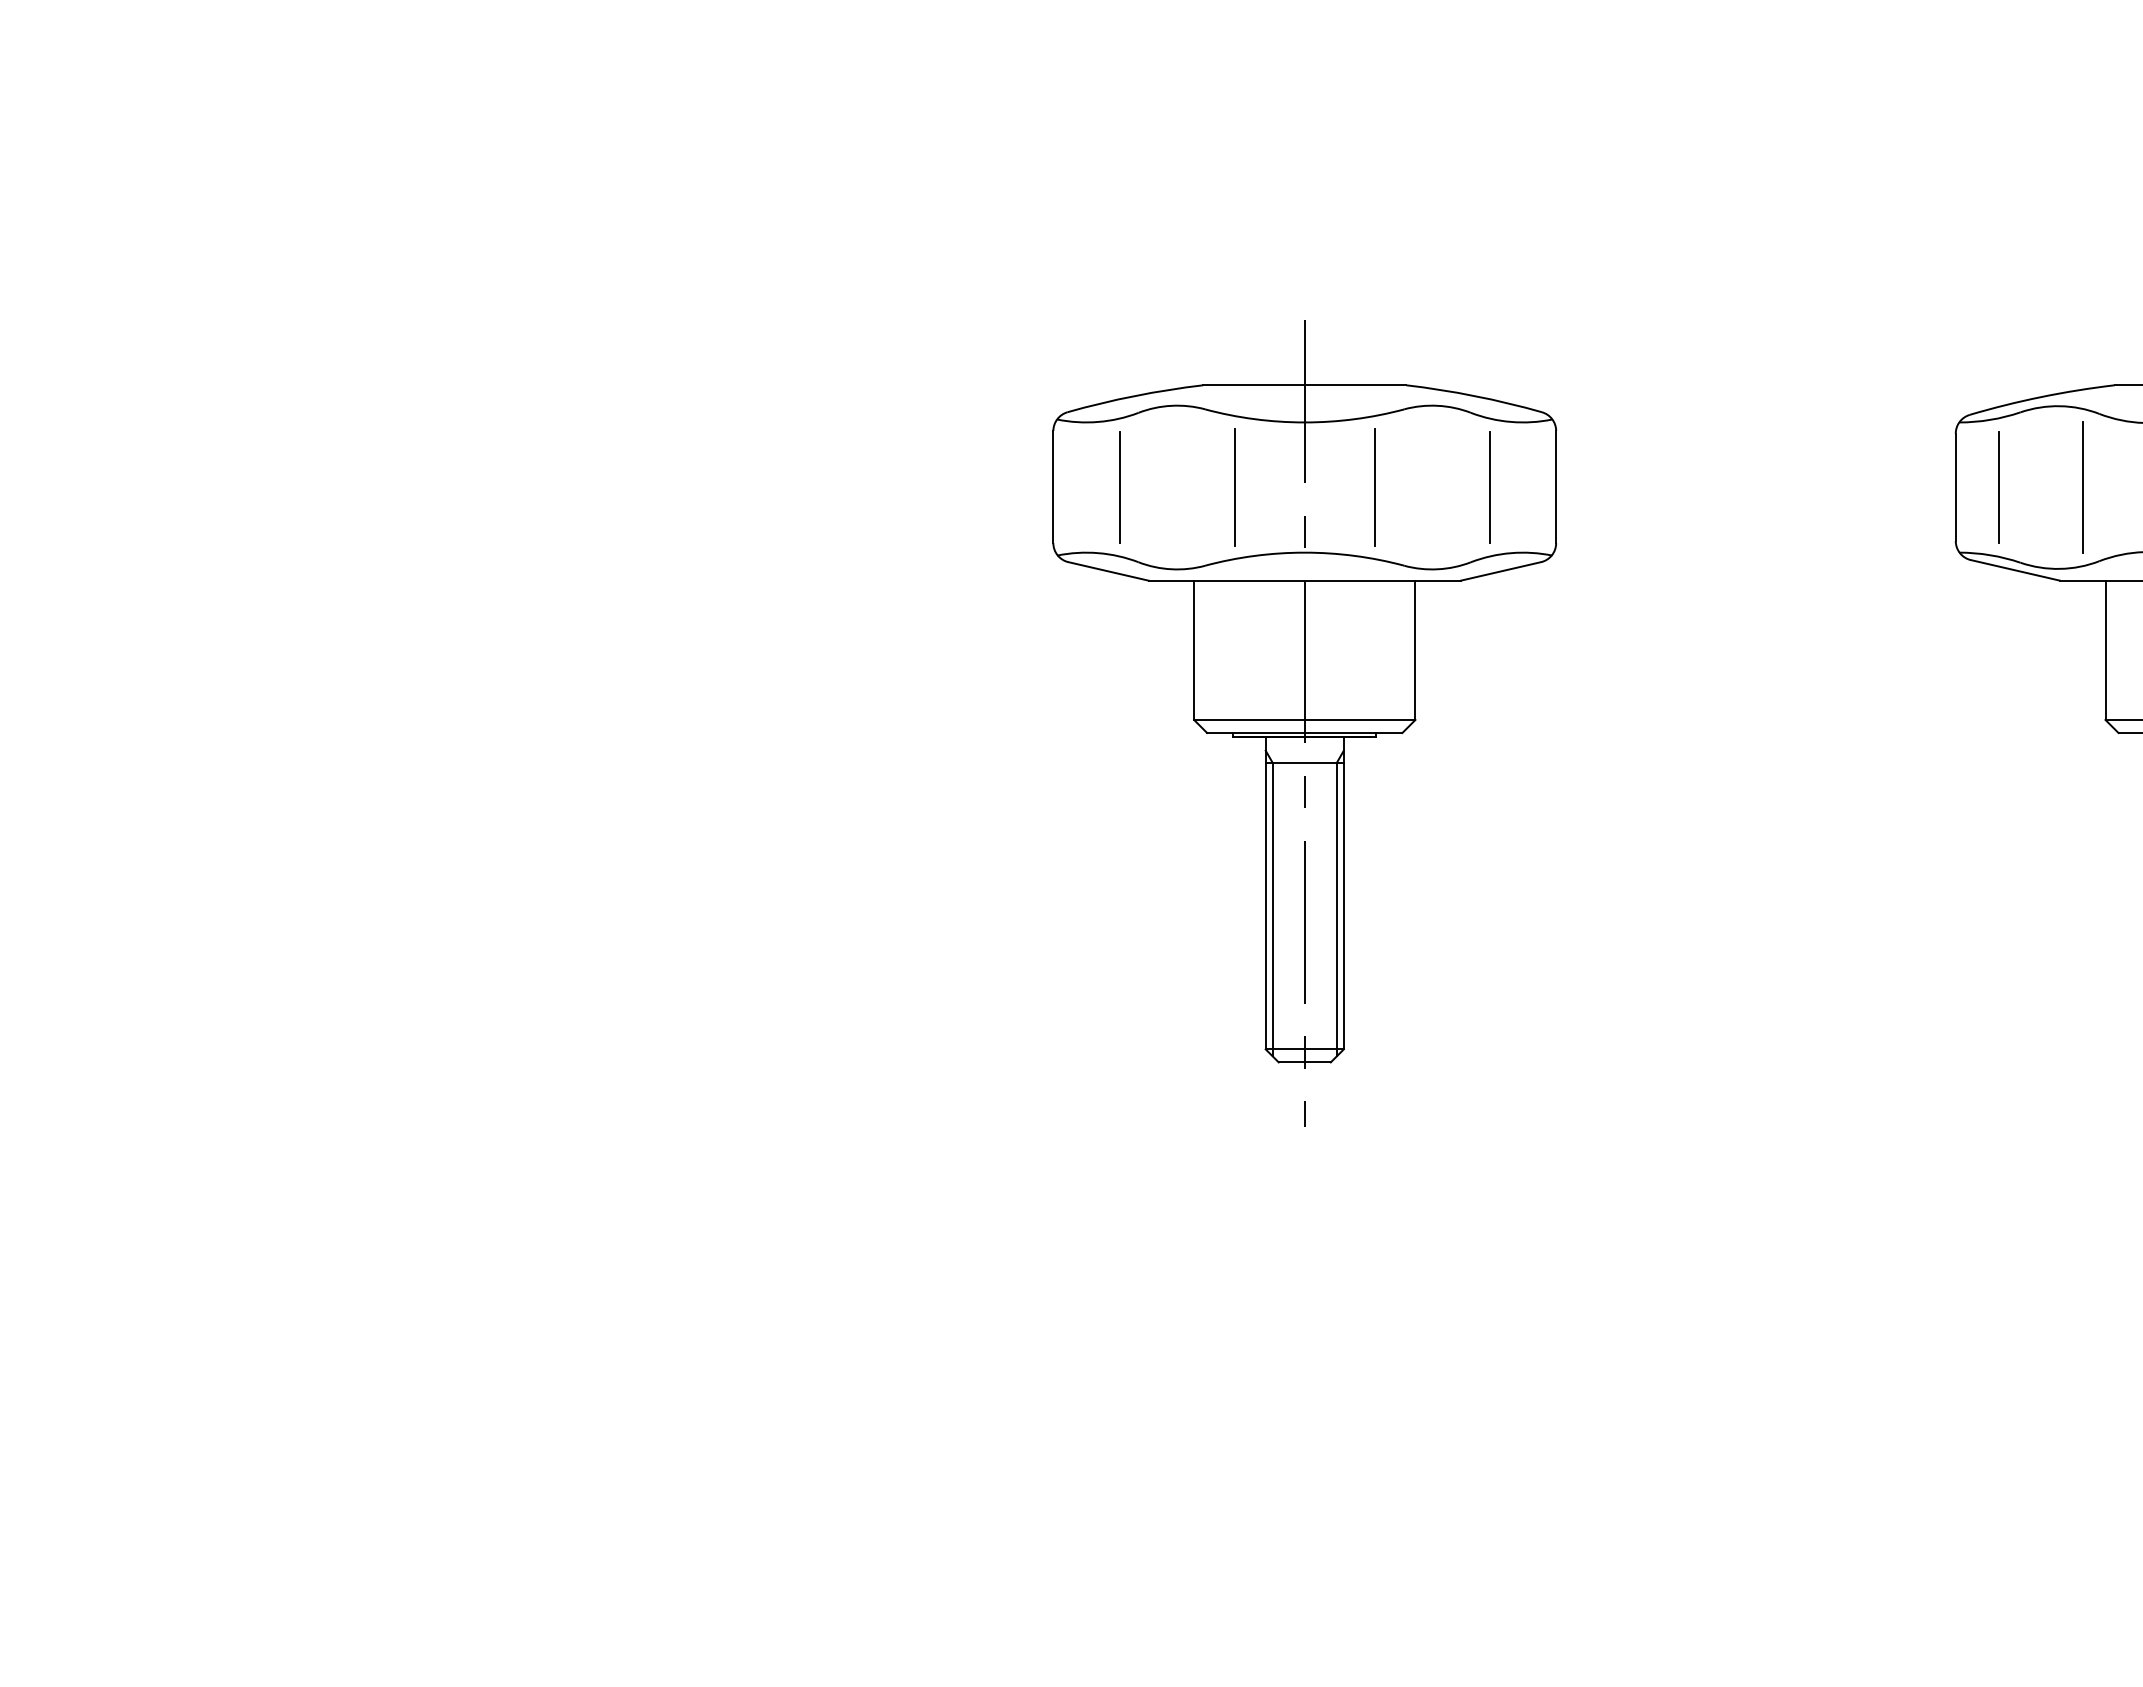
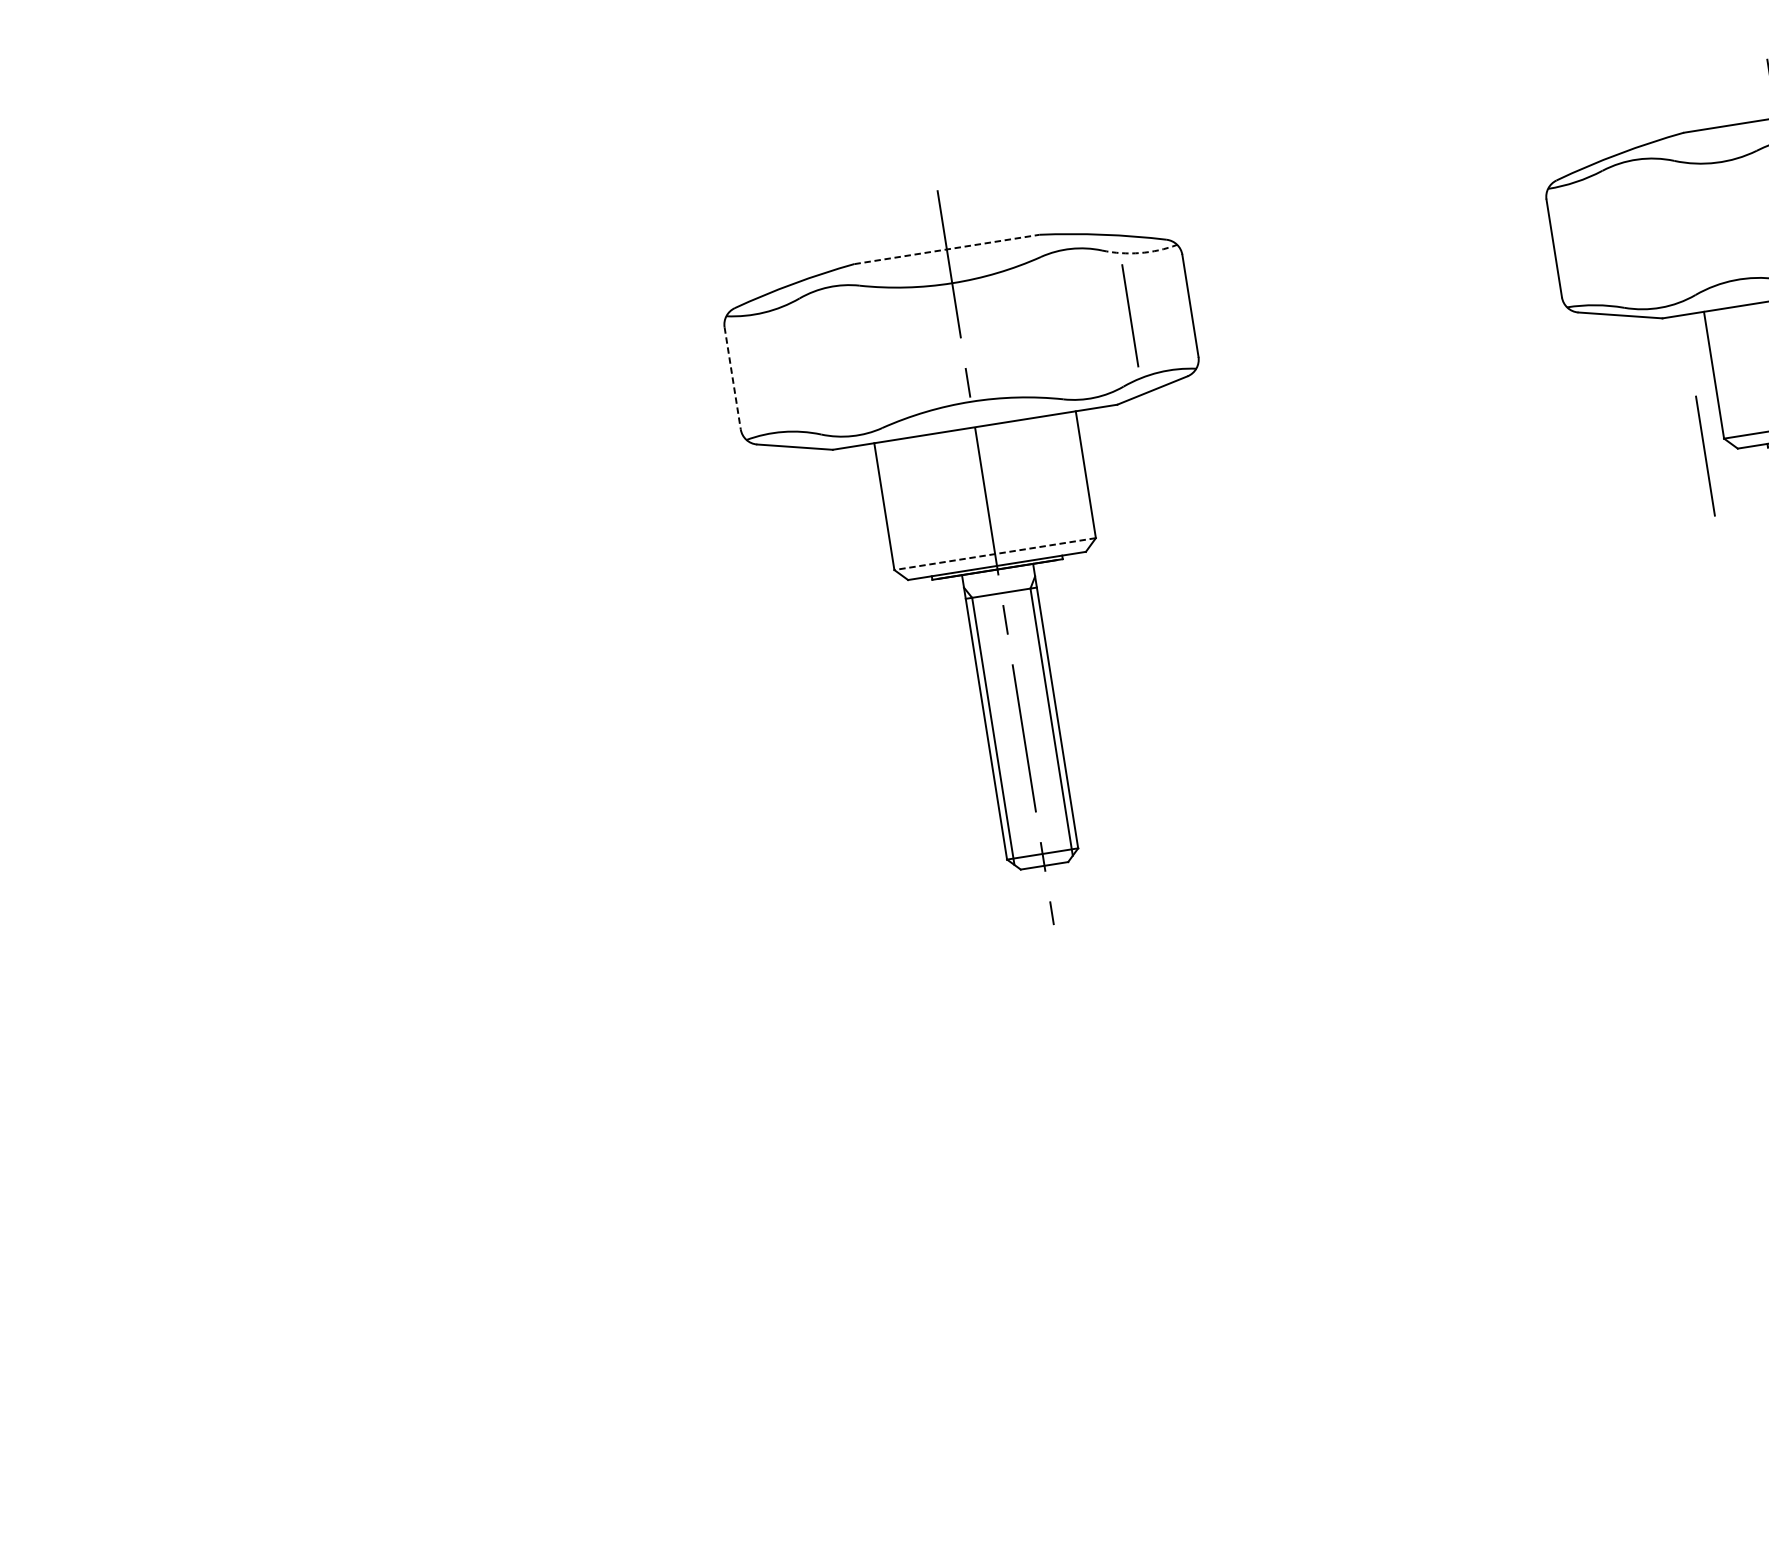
line: (1304, 385) -> (946, 249), solid -> dashed
arc: (1511, 421) -> (1140, 252), solid -> dashed
line: (1053, 487) -> (732, 378), solid -> dashed
line: (1119, 487) -> (792, 369), removed
line: (1234, 487) -> (897, 352), removed
line: (1374, 487) -> (1025, 332), removed
line: (1998, 487) -> (1593, 242), removed
line: (2082, 487) -> (1705, 456), moved
line: (1304, 719) -> (994, 553), solid -> dashed

